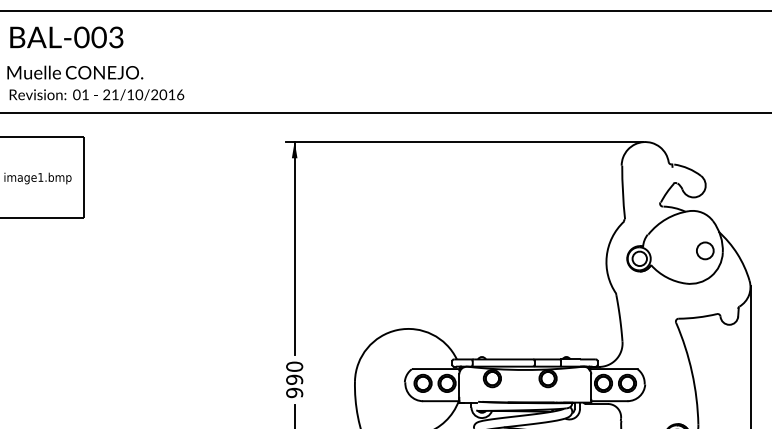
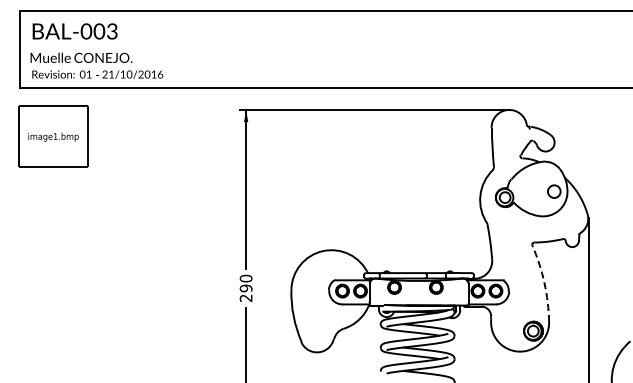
arc: (692, 371) -> (544, 282), solid -> dashed
text: (293, 393) -> (245, 298), 990 -> 290

